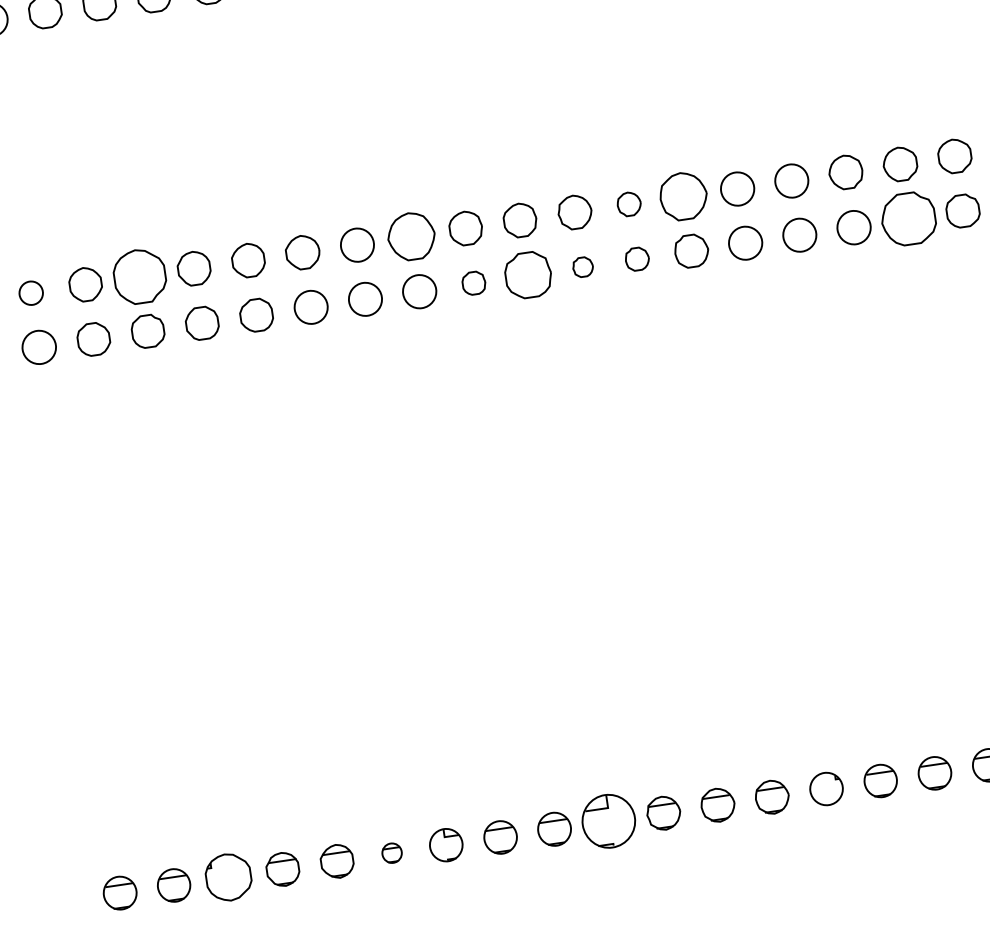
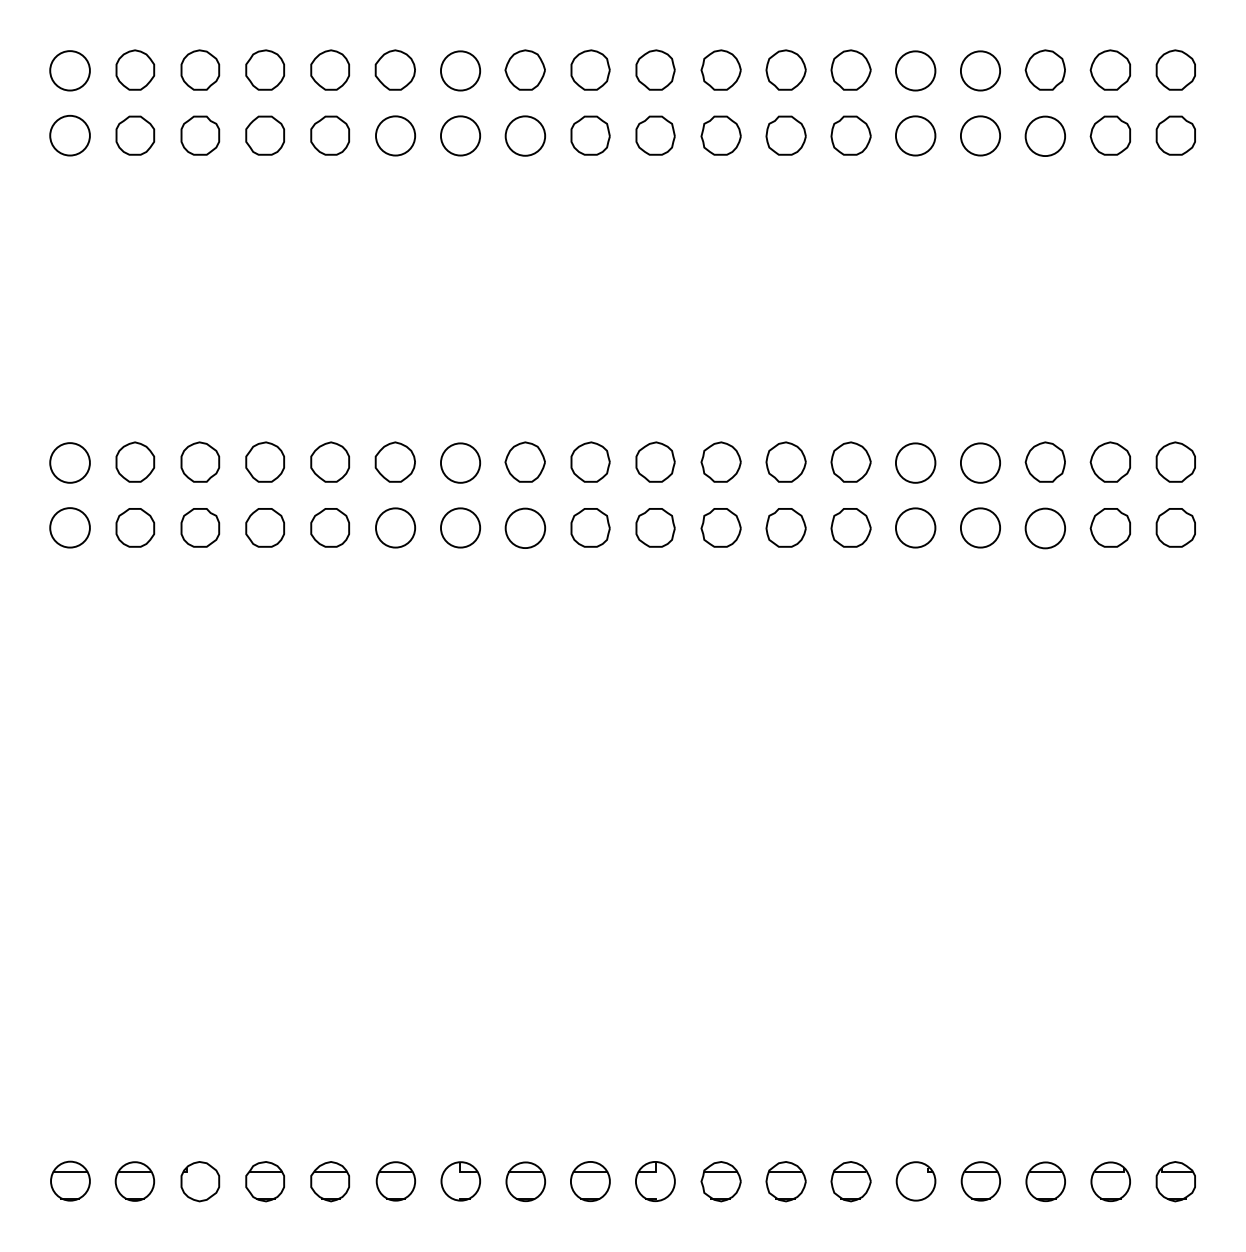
part: (682, 195) -> (850, 461), size x0.71
part: (628, 203) -> (785, 461), size x1.43
part: (907, 218) -> (1109, 527), size x0.62
part: (410, 235) -> (524, 461), size x0.71
part: (636, 258) -> (785, 527), size x1.43
part: (582, 266) -> (720, 527), size x1.67
part: (528, 274) -> (655, 527), size x0.71
part: (140, 275) -> (200, 461), size x0.62
part: (473, 282) -> (590, 527), size x1.43
part: (30, 292) -> (69, 462), size x1.43
part: (608, 821) -> (655, 1181), size x0.62
part: (391, 853) -> (395, 1181), size x1.67
part: (228, 877) -> (200, 1181), size x0.71

